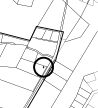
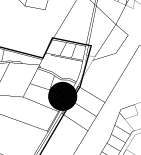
hatch: (43, 66) -> (62, 95), added

